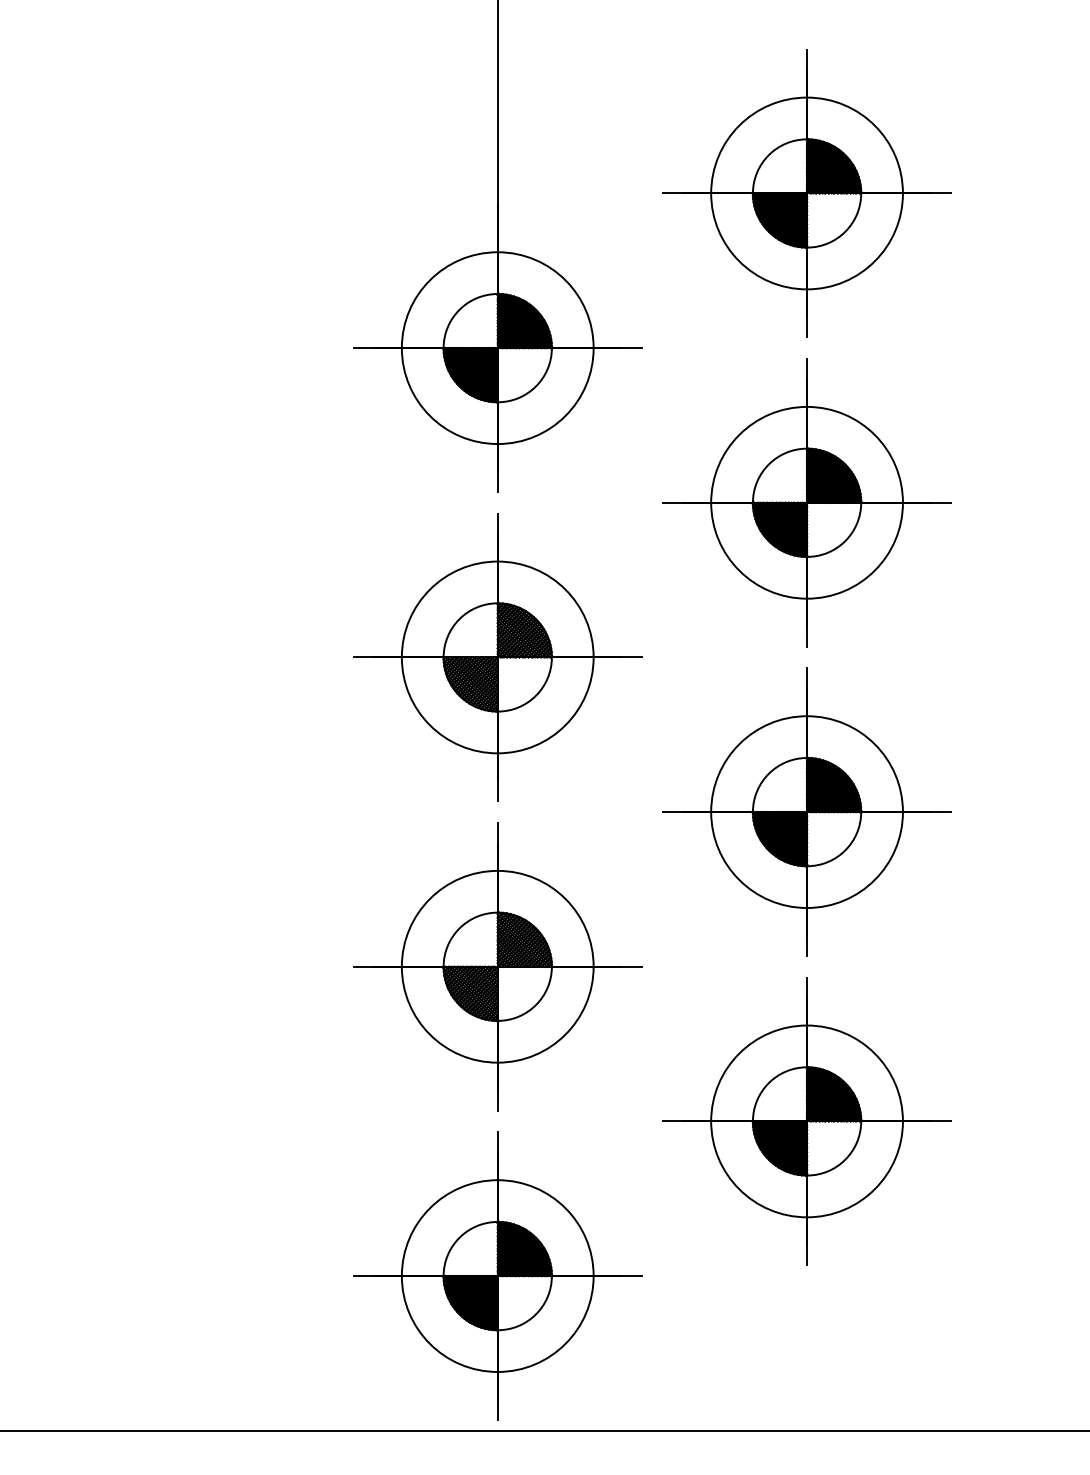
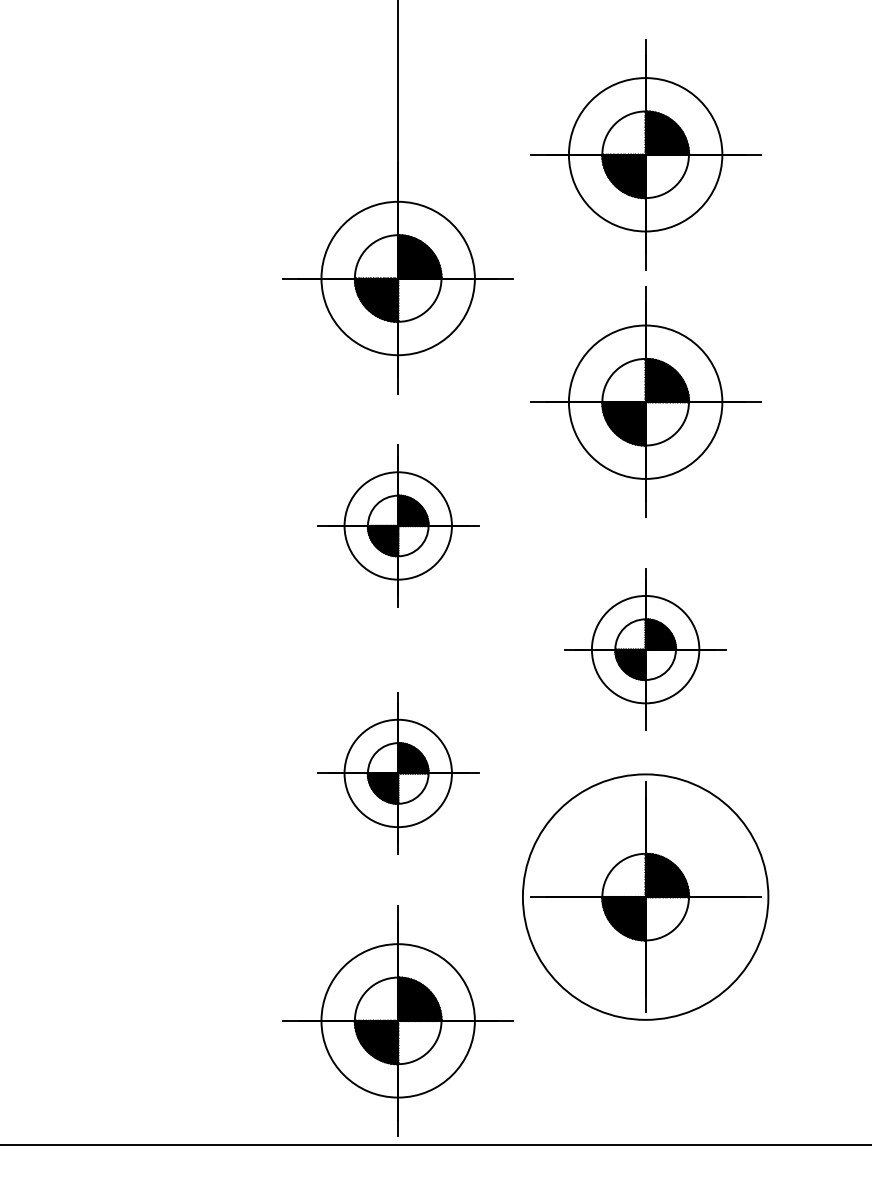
part: (497, 657) -> (398, 526), size x0.7
part: (806, 811) -> (645, 649), size x0.7
part: (497, 966) -> (398, 773), size x0.7
circle: (806, 1121) -> (645, 897), size x1.6

